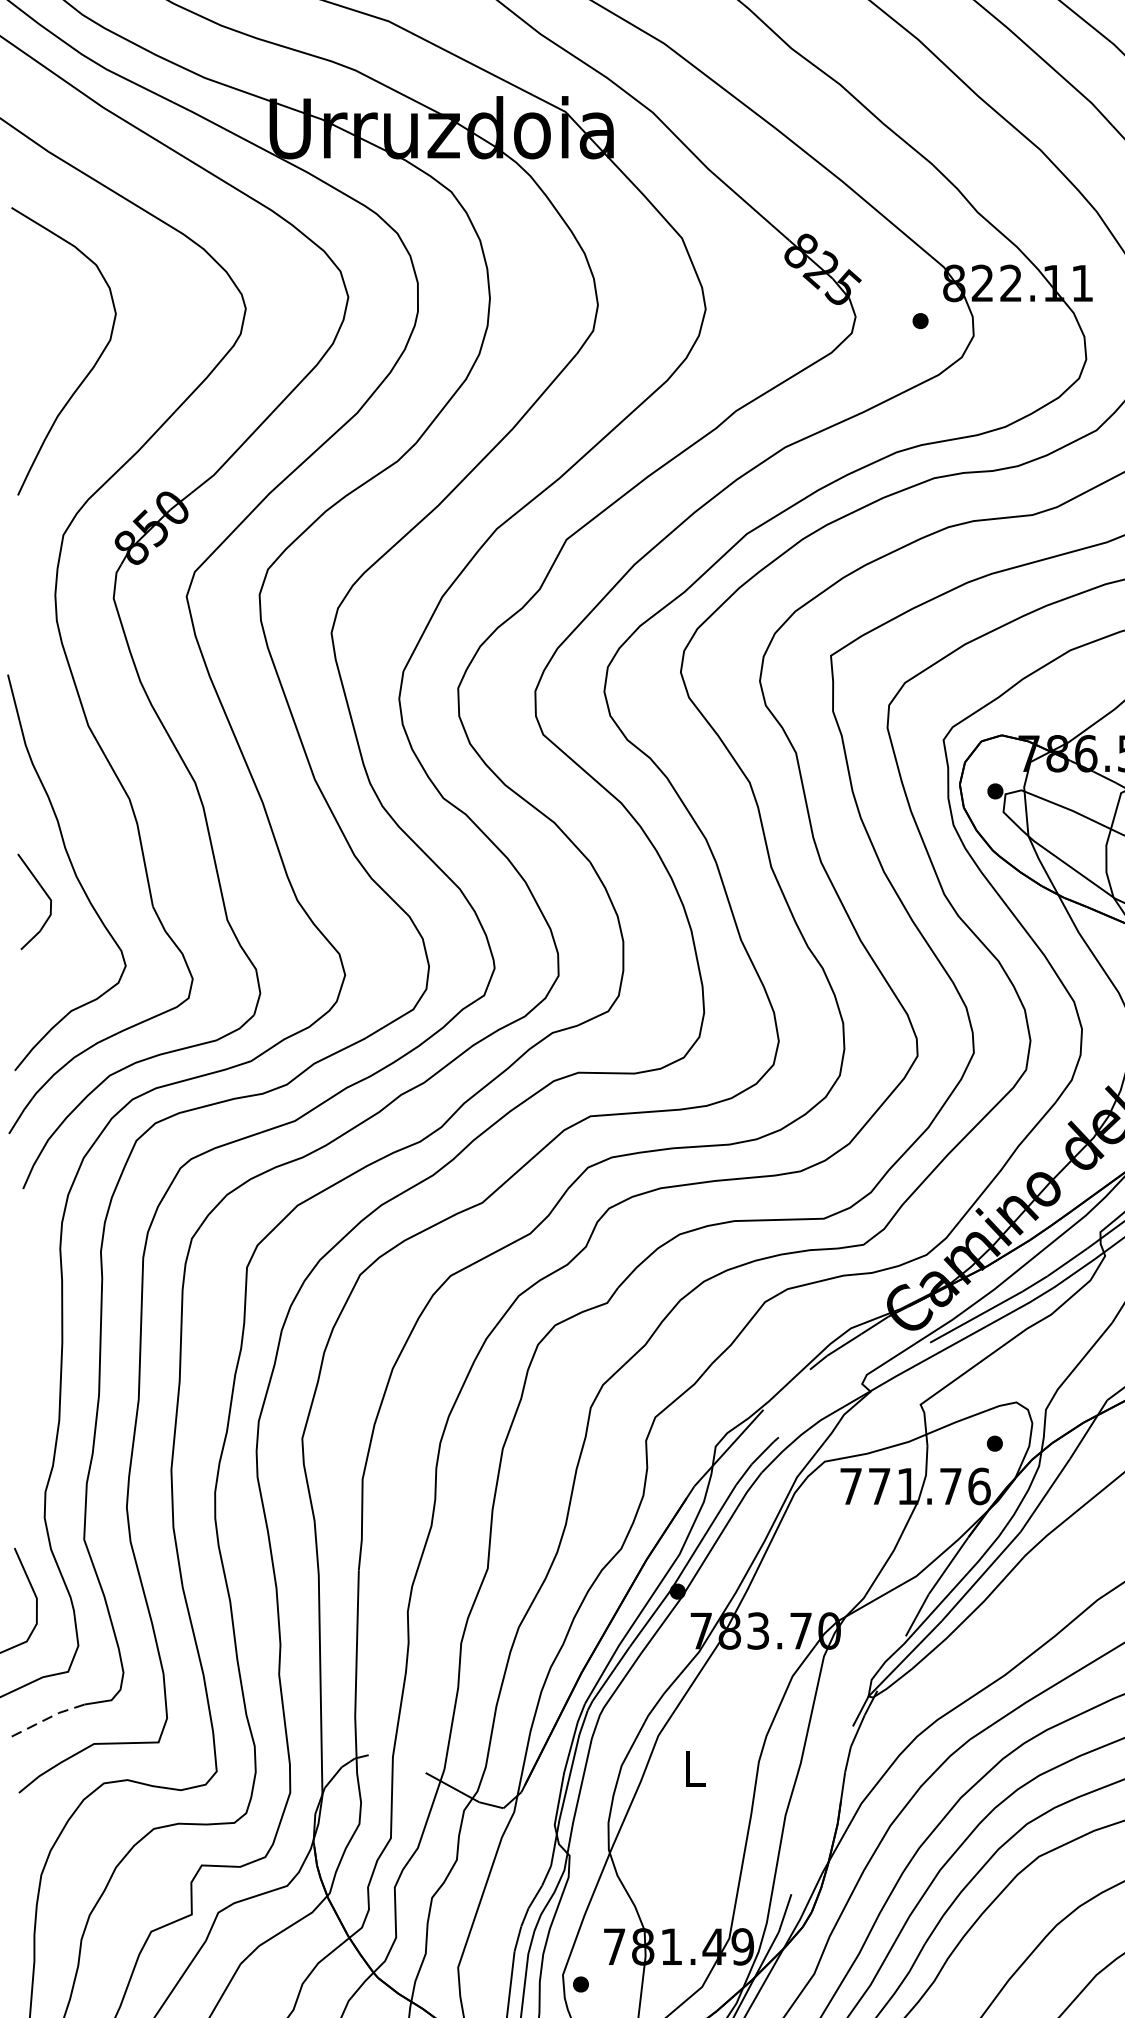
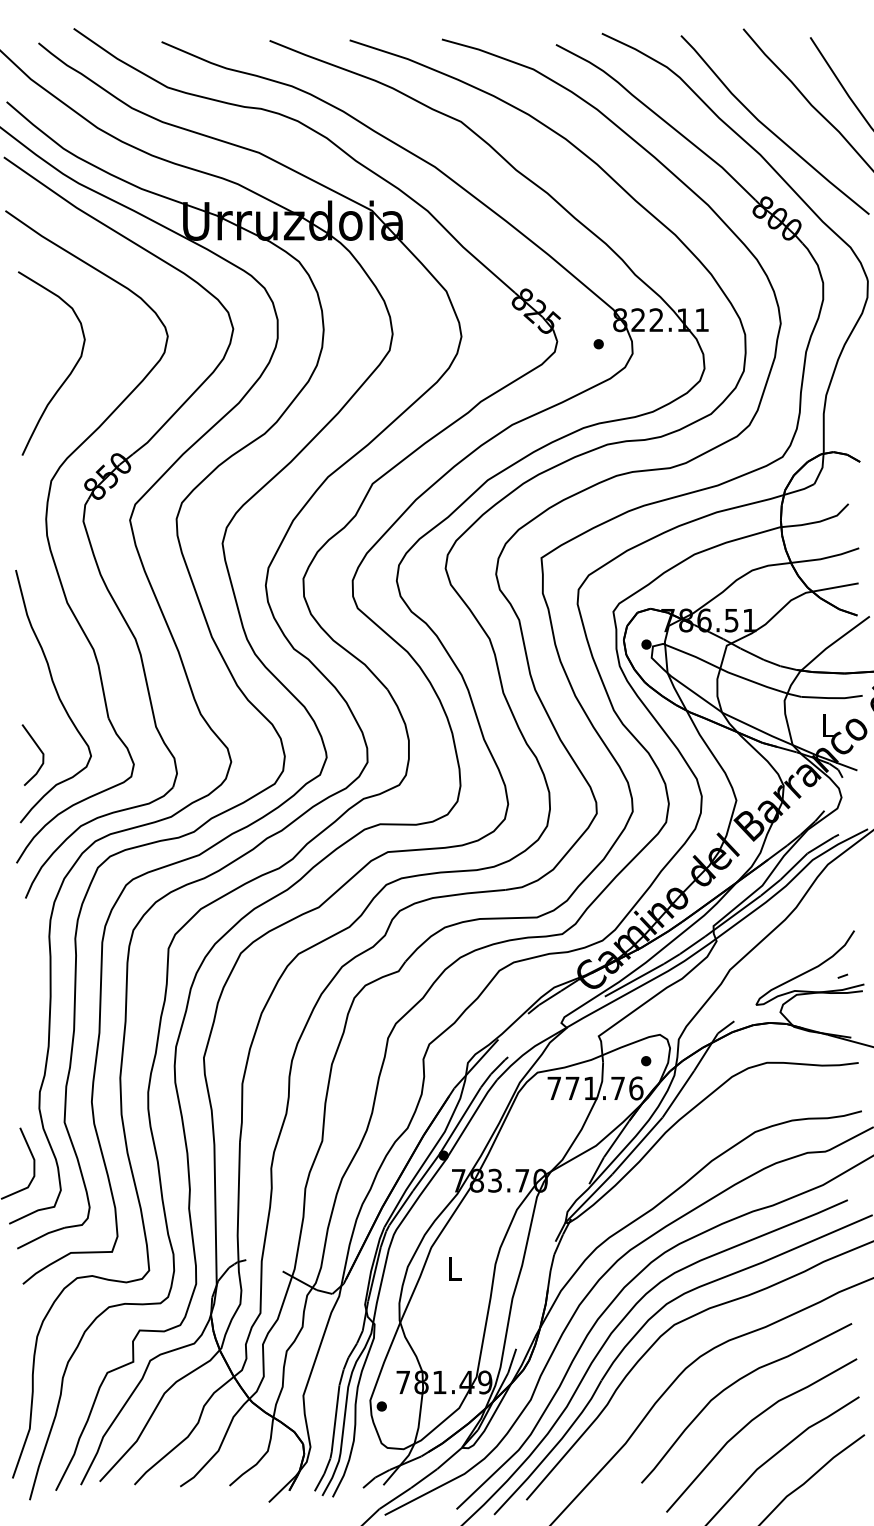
curve: (44, 894) -> (39, 750), moved
line: (48, 1718) -> (41, 1236), dashed -> solid

